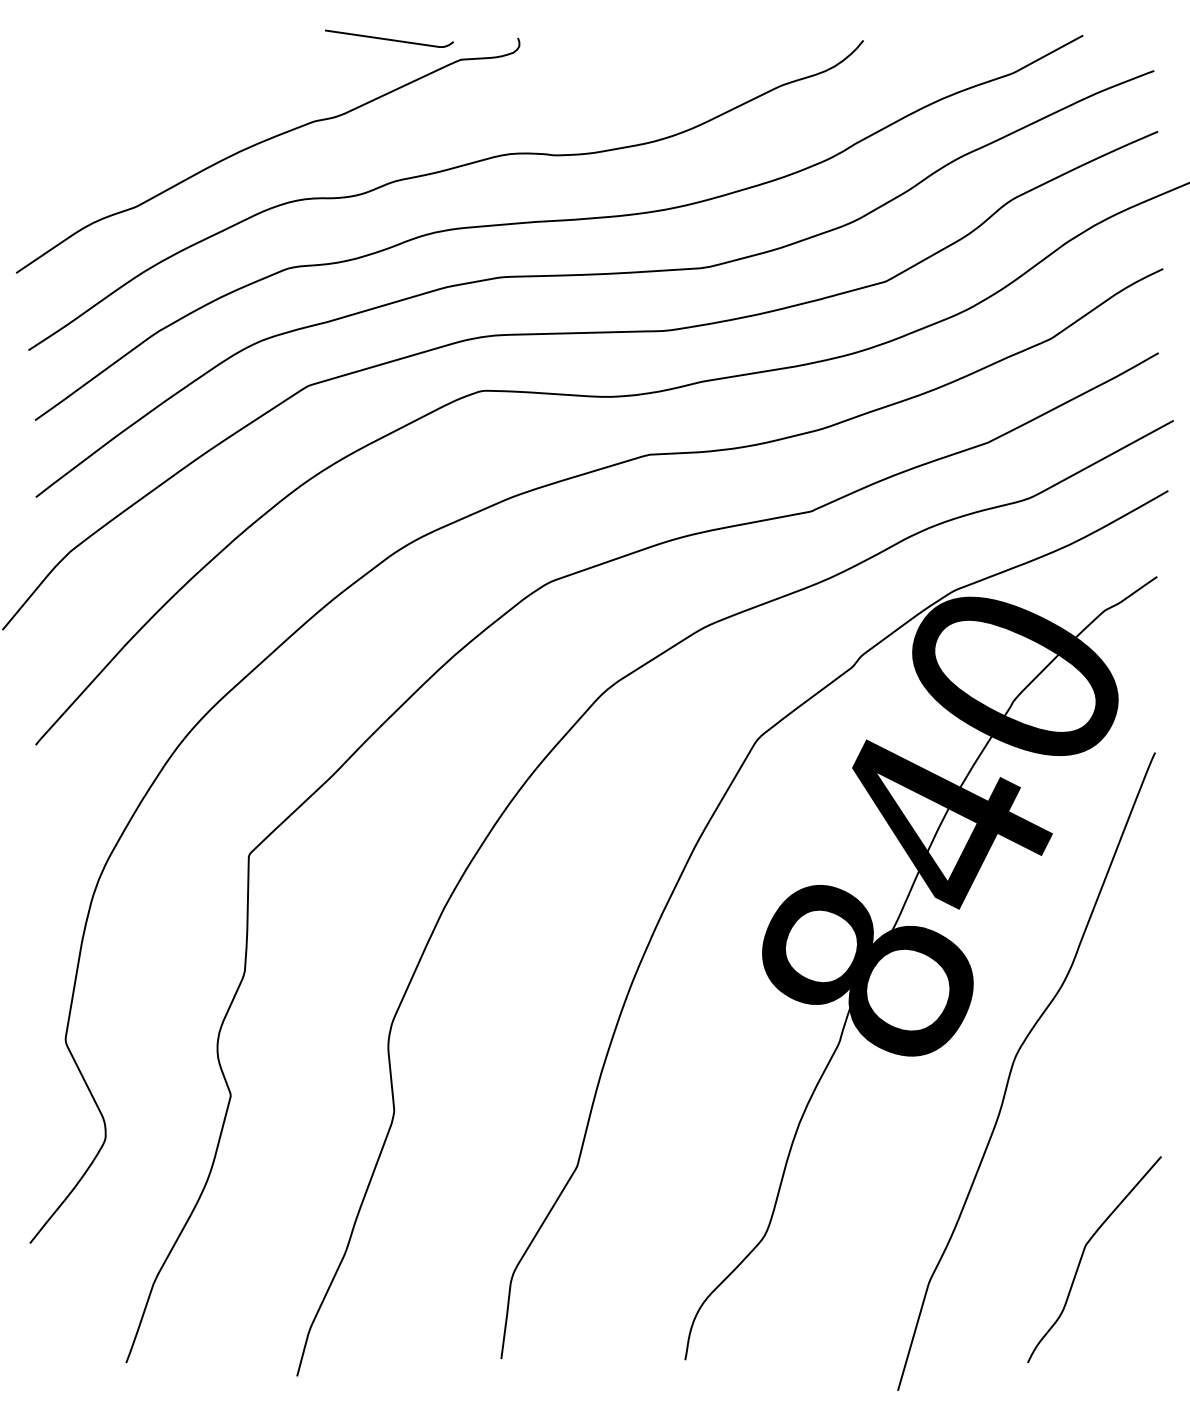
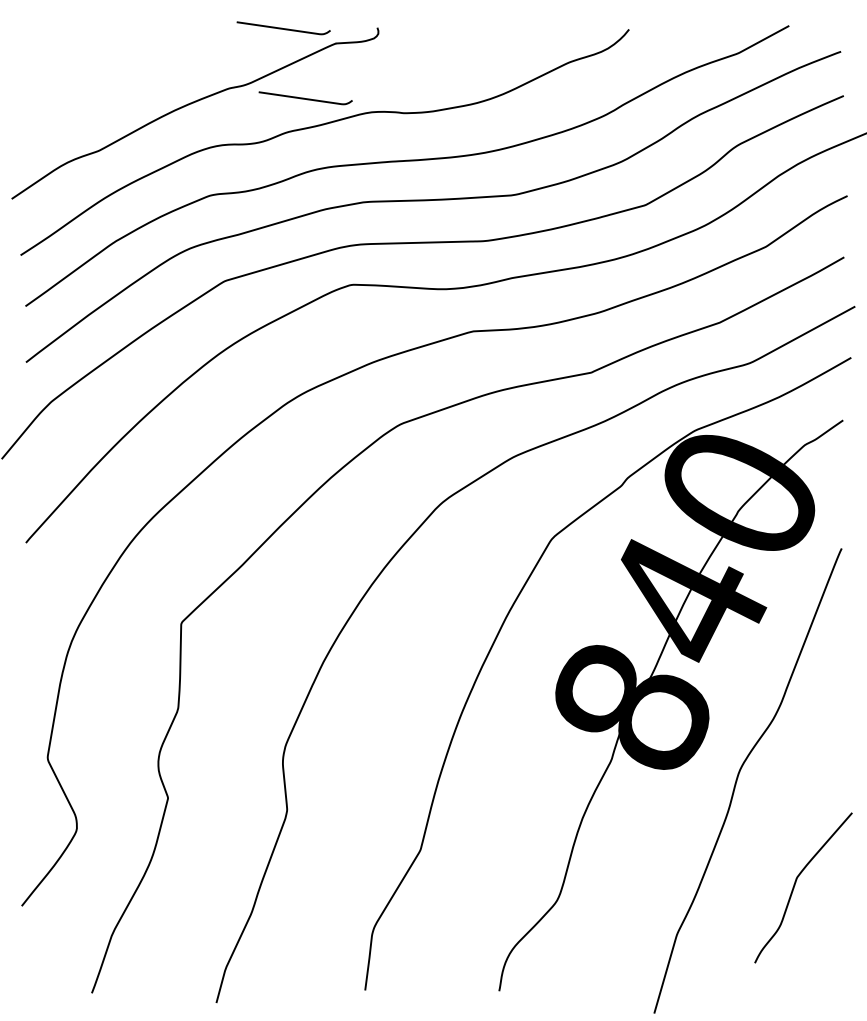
curve: (419, 135) -> (305, 98), added
curve: (1083, 1256) -> (795, 885), moved

